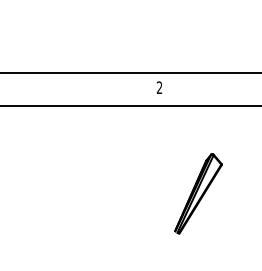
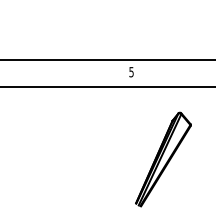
text: (159, 87) -> (131, 71), 2 -> 5
part: (198, 193) -> (163, 159), size x1.43

